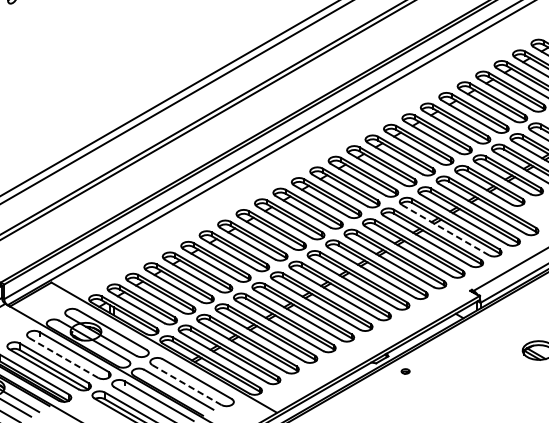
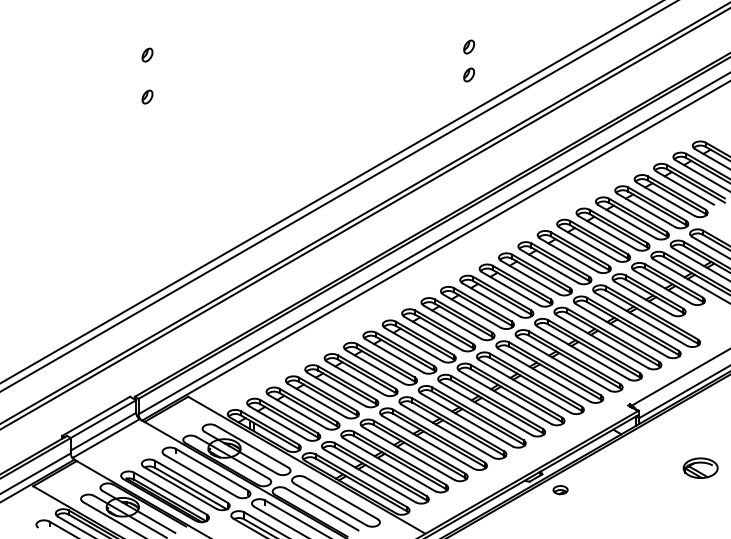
line: (445, 229) -> (602, 341), dashed -> solid
line: (64, 358) -> (201, 476), dashed -> solid
part: (405, 371) -> (560, 490), size x1.67
line: (186, 385) -> (330, 504), dashed -> solid

